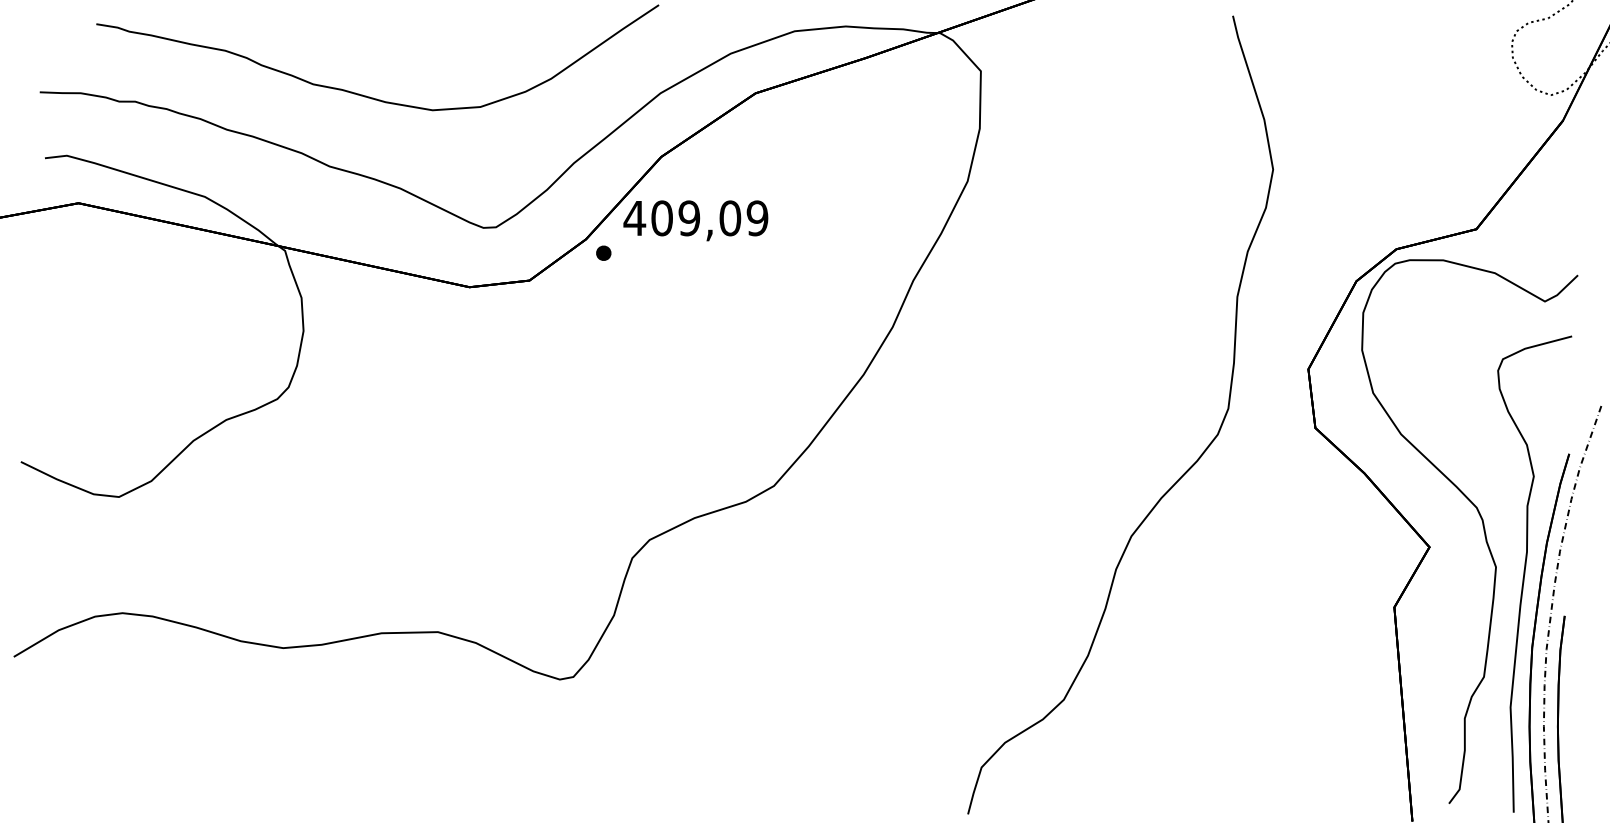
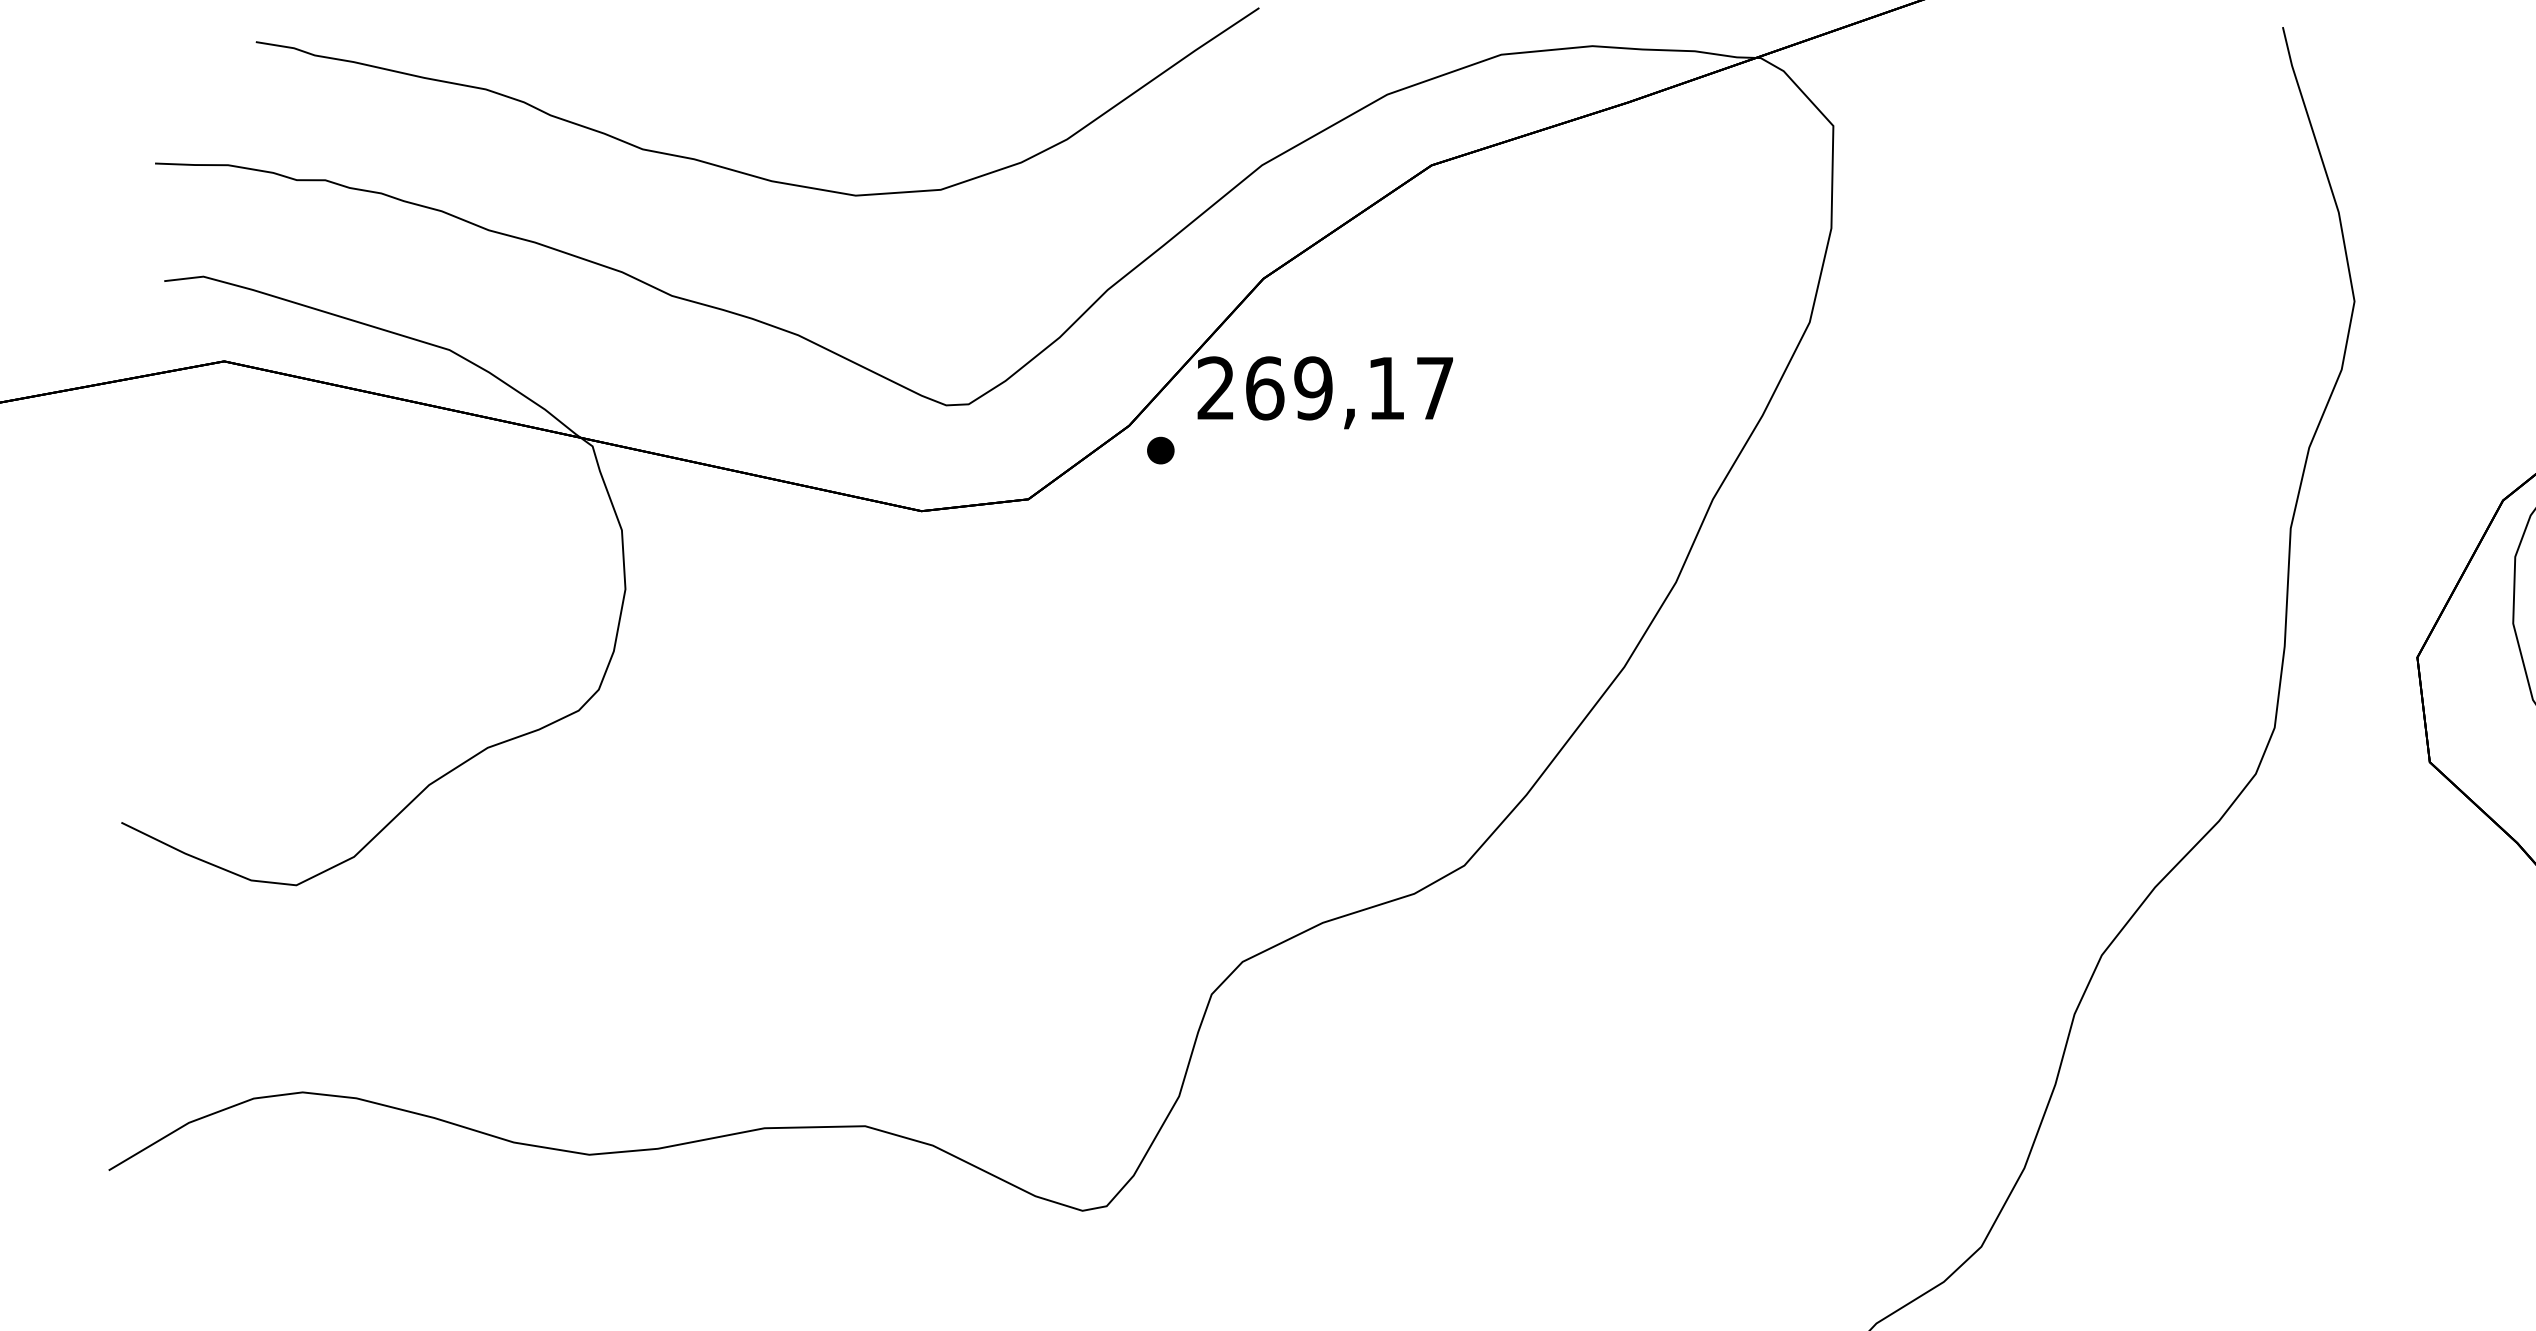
text: (695, 218) -> (1324, 388), 409,09 -> 269,17

